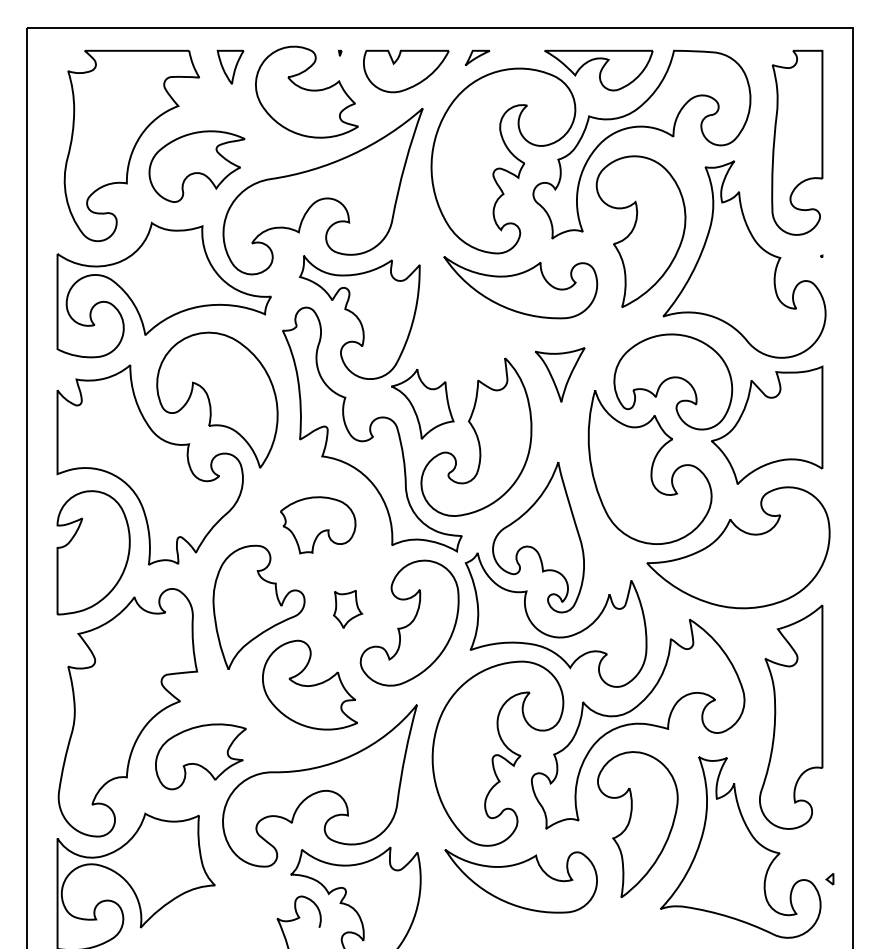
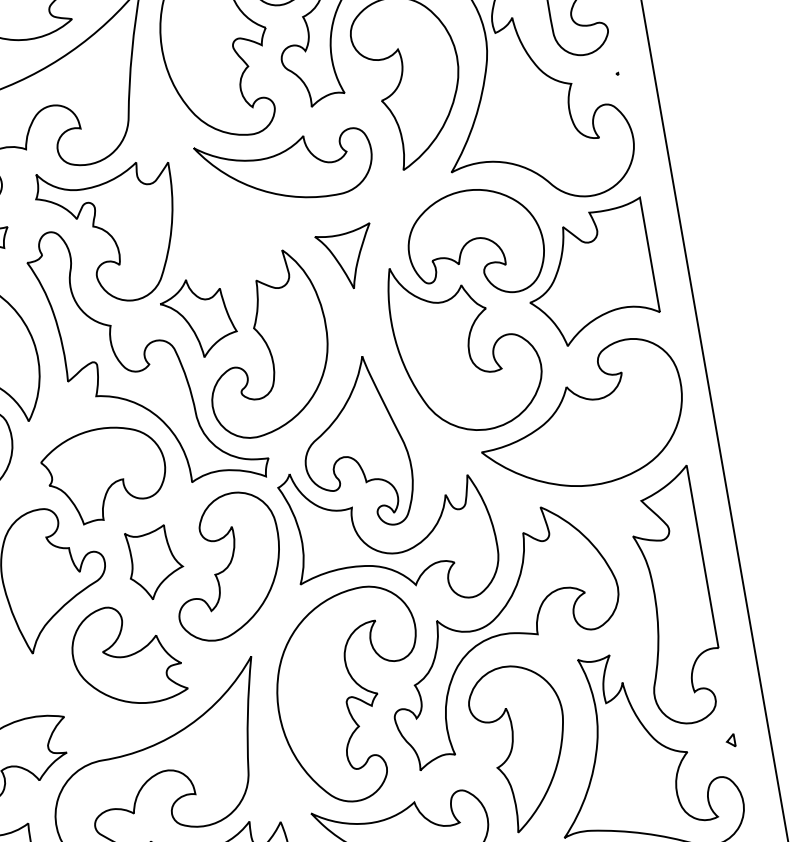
part: (318, 525) -> (105, 474), size x1.43
part: (347, 609) -> (154, 563), size x1.67
part: (829, 879) -> (730, 741), moved

